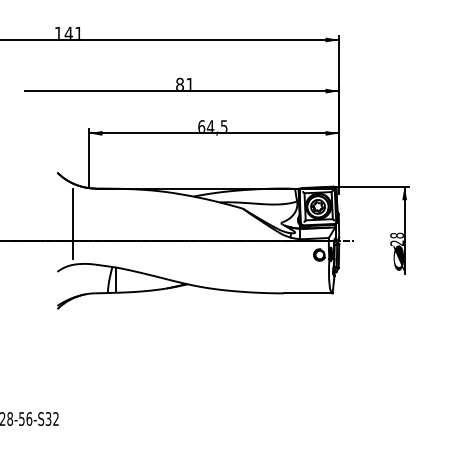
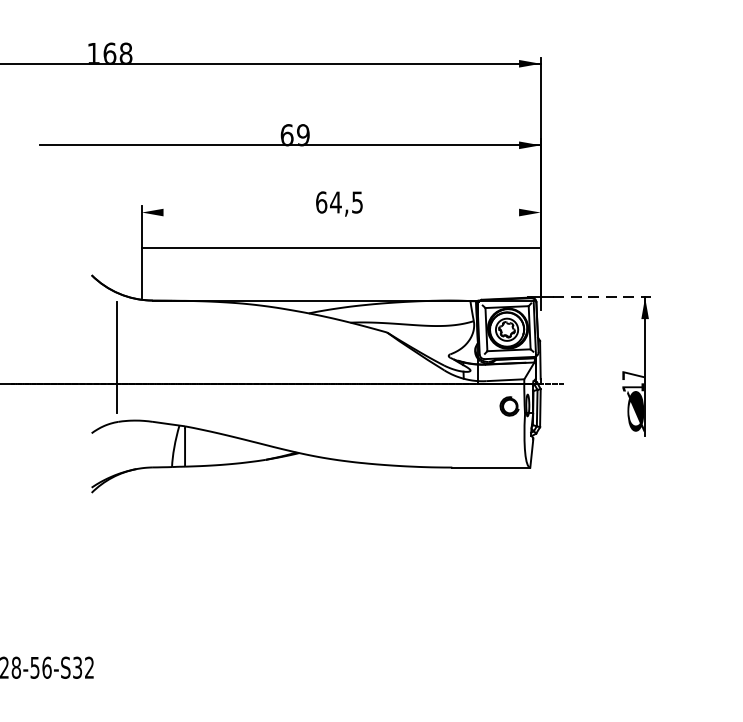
text: (73, 32) -> (117, 51), 141 -> 168
text: (185, 83) -> (295, 133), 81 -> 69
line: (213, 133) -> (340, 247), moved
line: (377, 186) -> (601, 297), solid -> dashed
text: (396, 238) -> (632, 380), 28 -> 17

